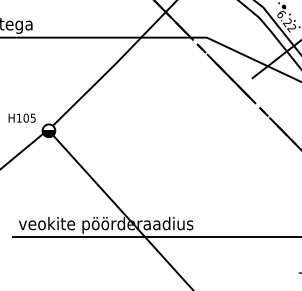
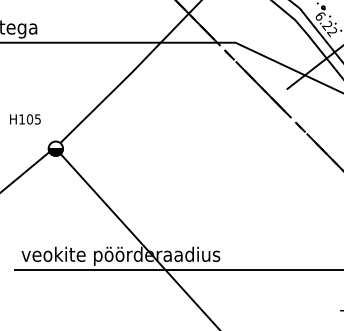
text: (22, 118) -> (25, 119), moved

